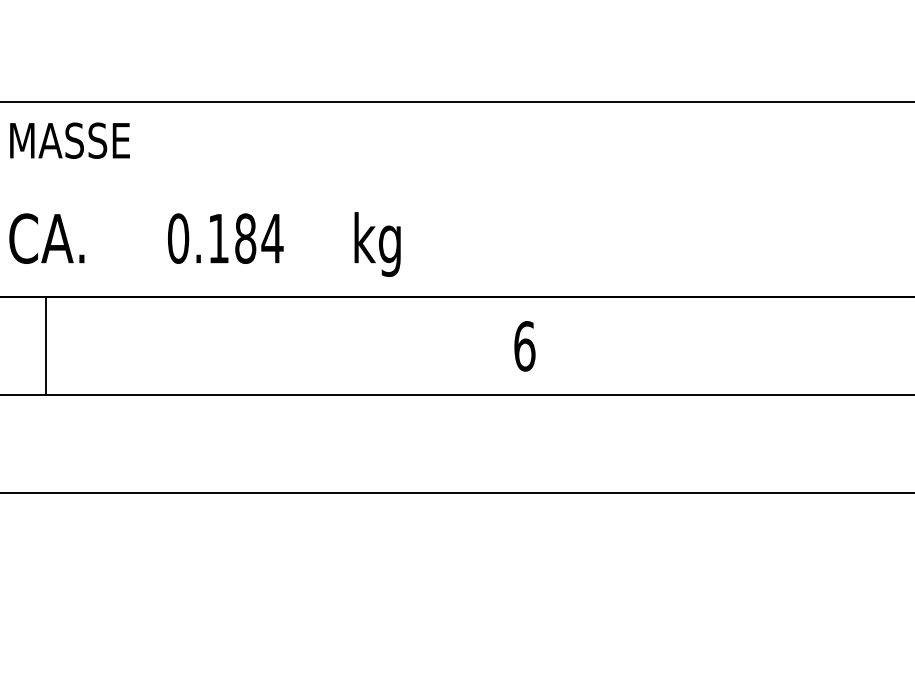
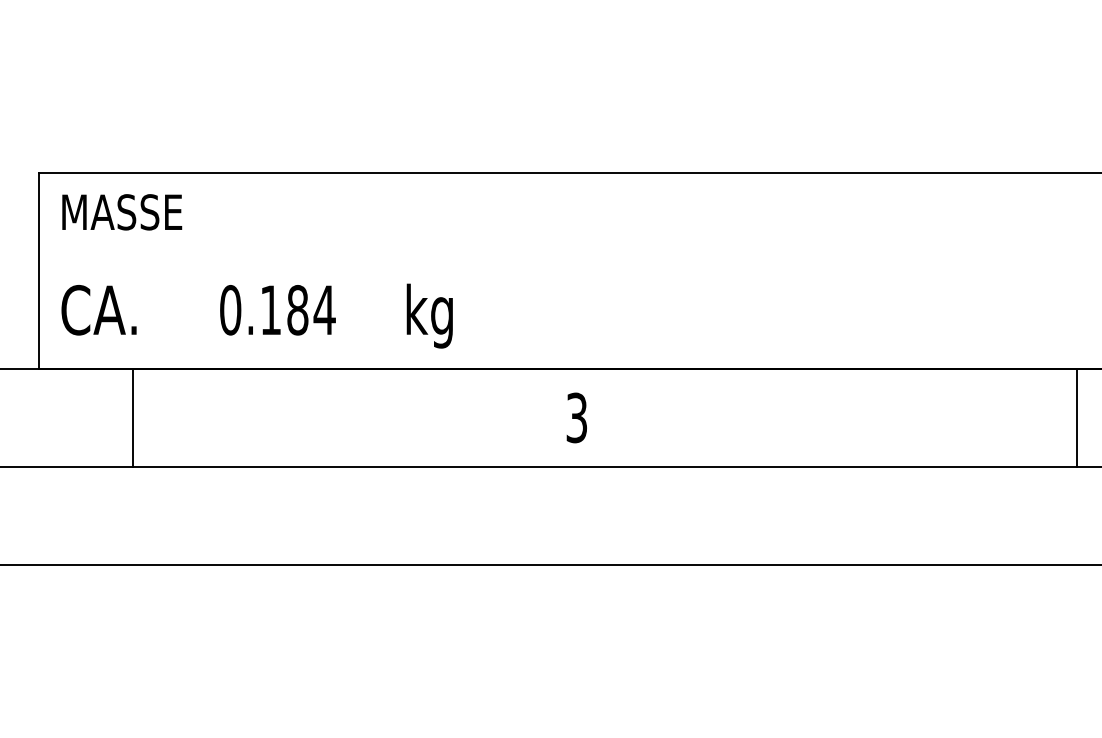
line: (45, 345) -> (132, 417), moved
text: (524, 345) -> (576, 417), 6 -> 3

